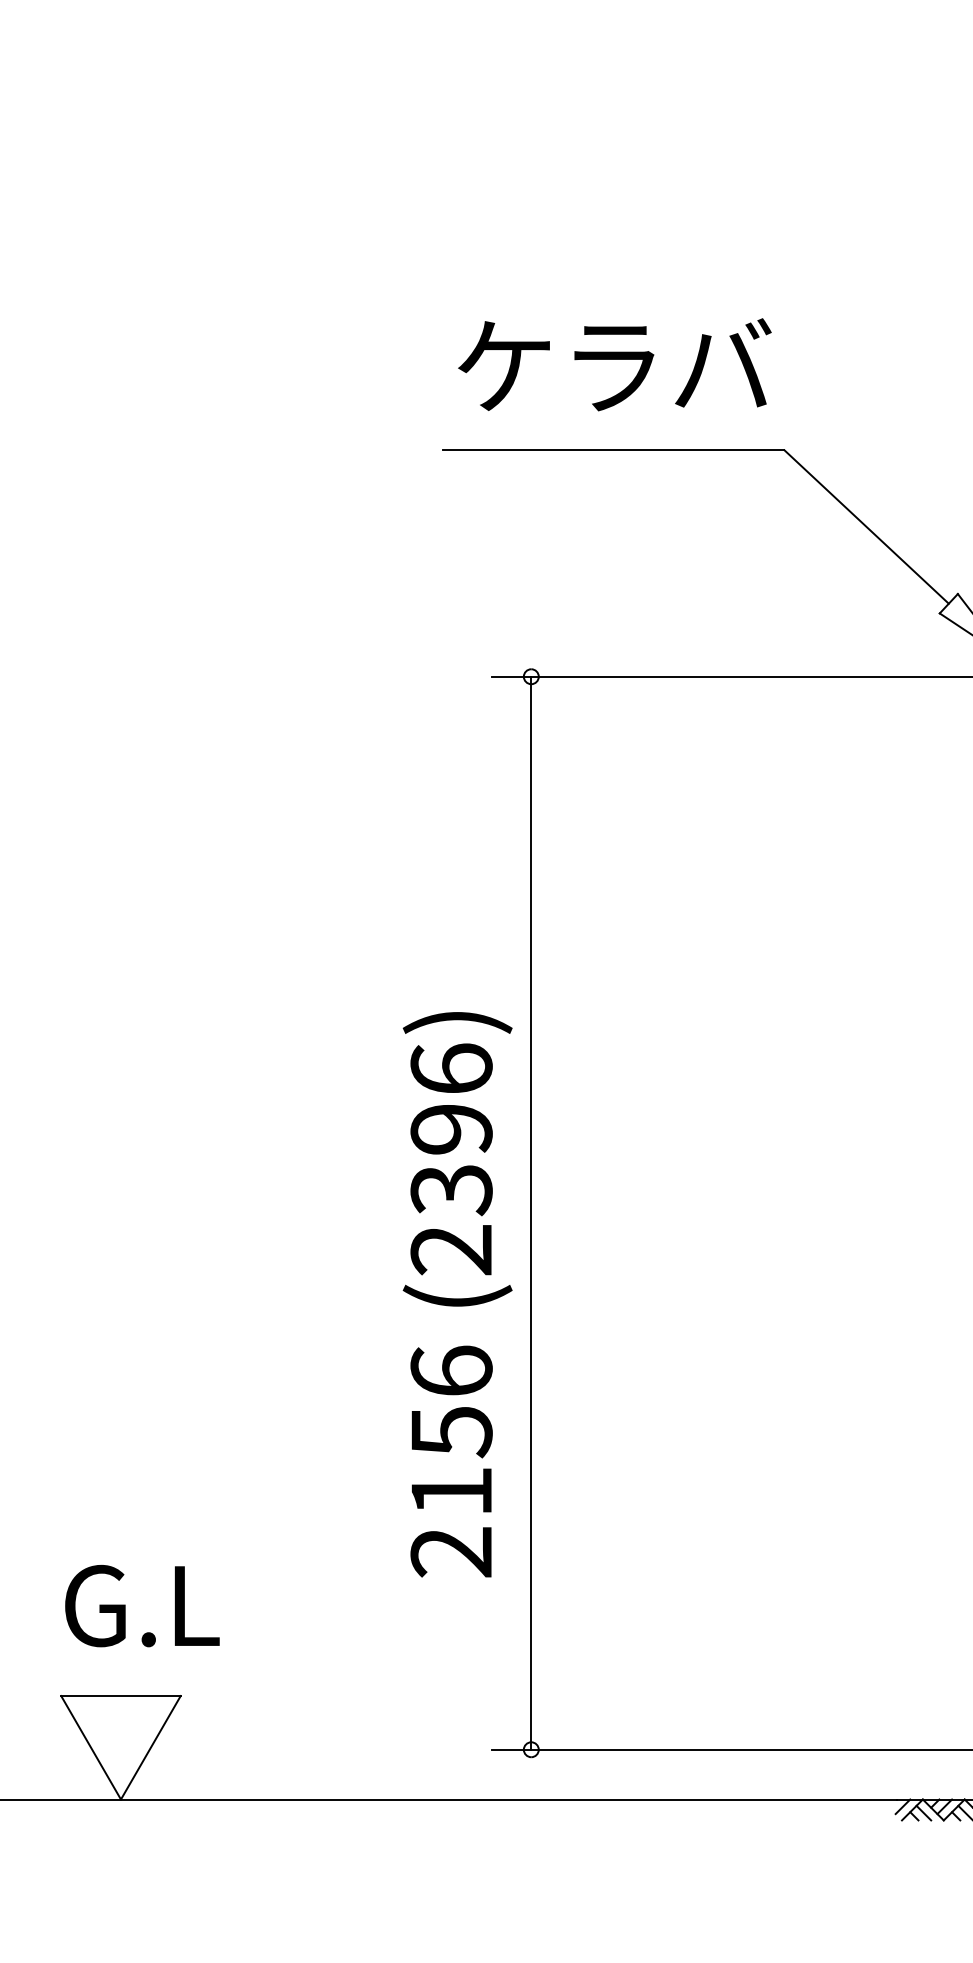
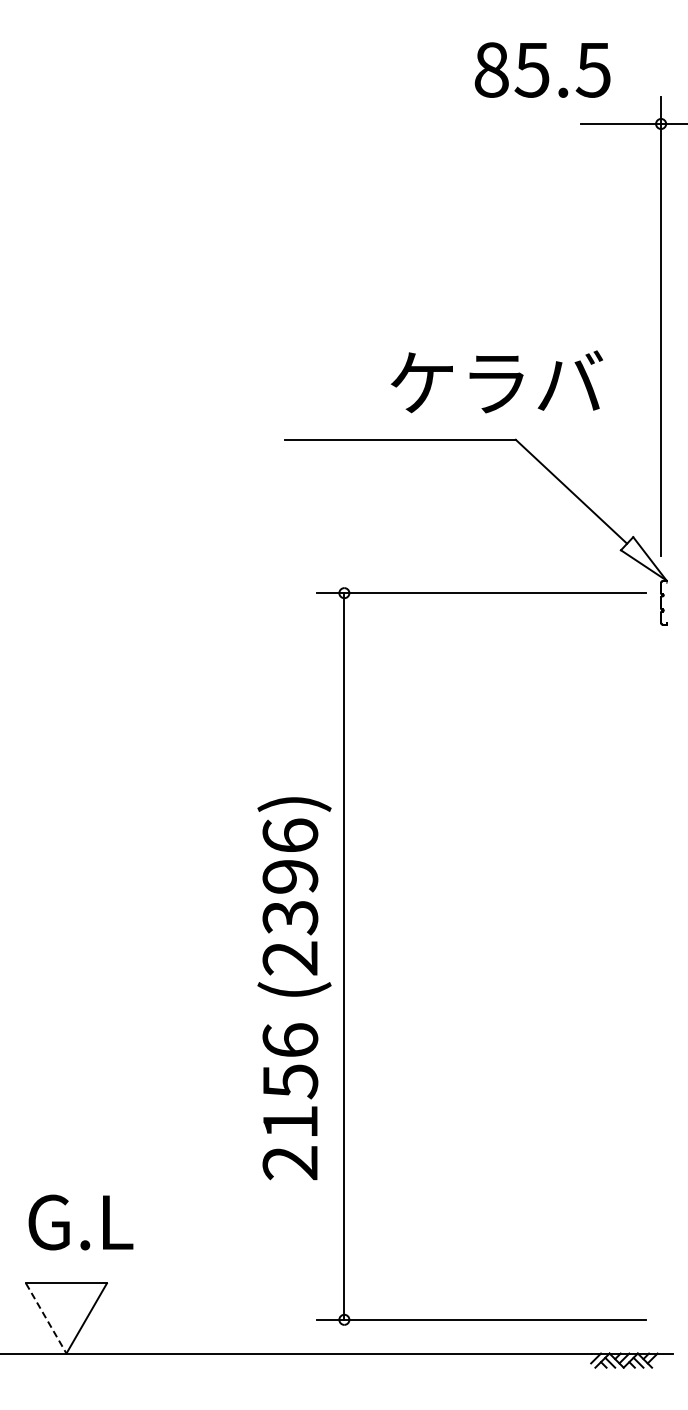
text: (614, 364) -> (496, 381), moved
text: (457, 1294) -> (294, 988), moved
line: (91, 1747) -> (46, 1318), solid -> dashed

